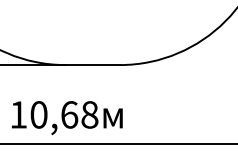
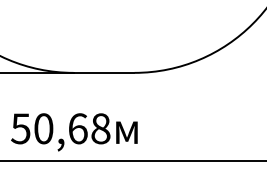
text: (17, 114) -> (19, 128), 10,68 -> 50,68

